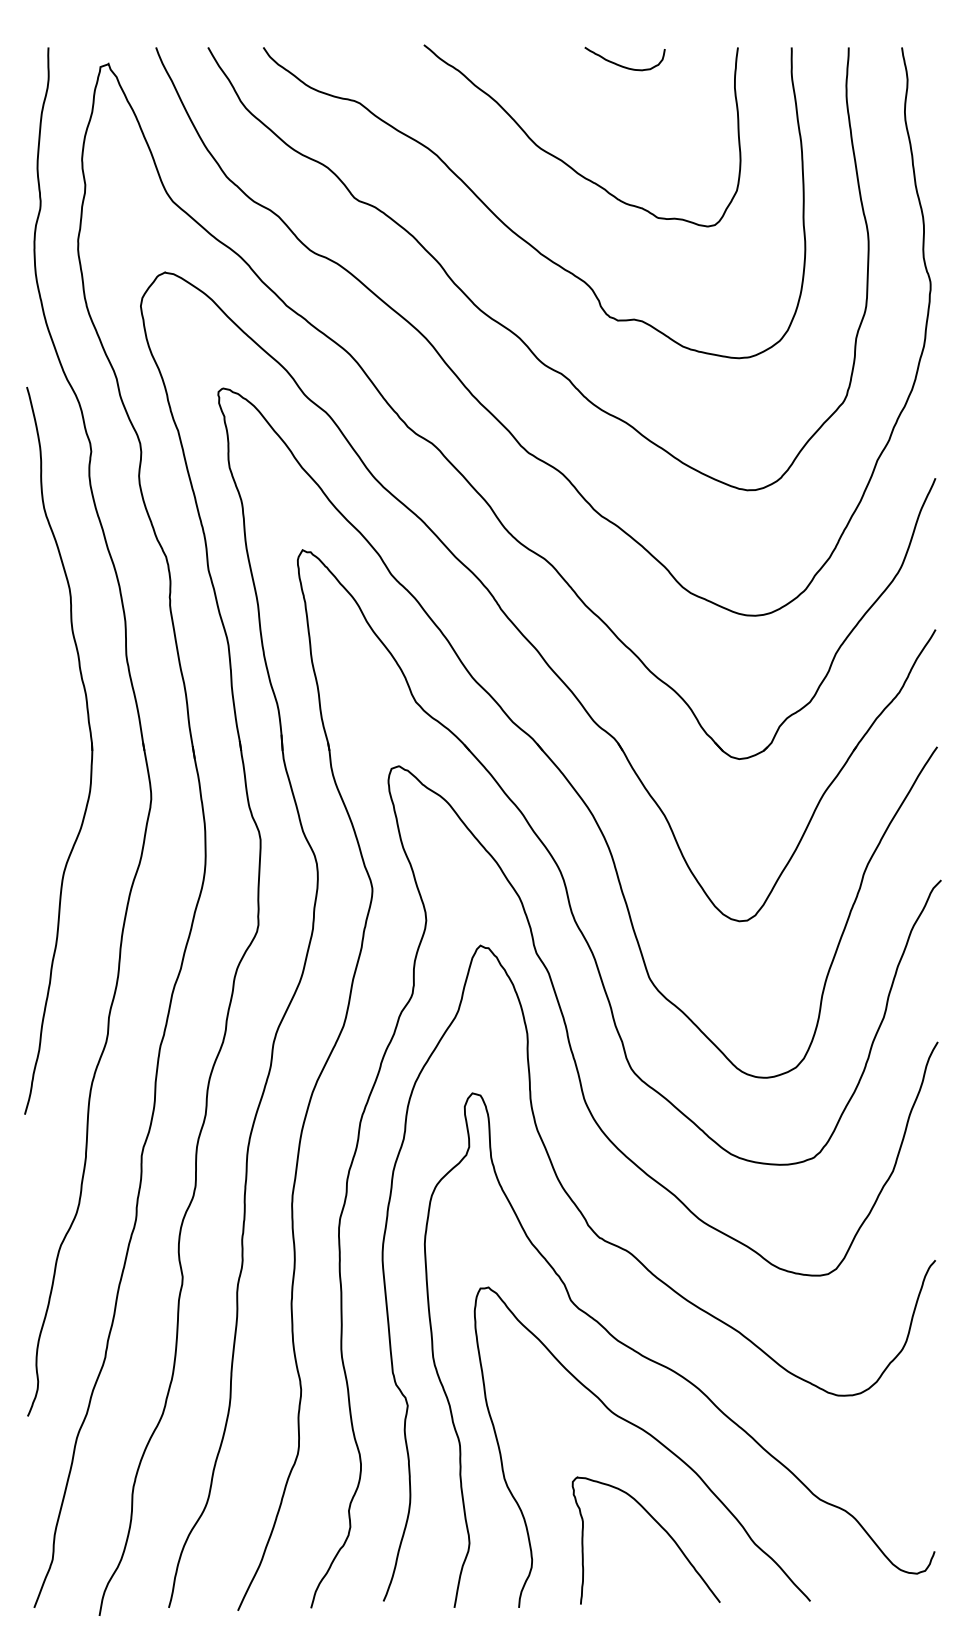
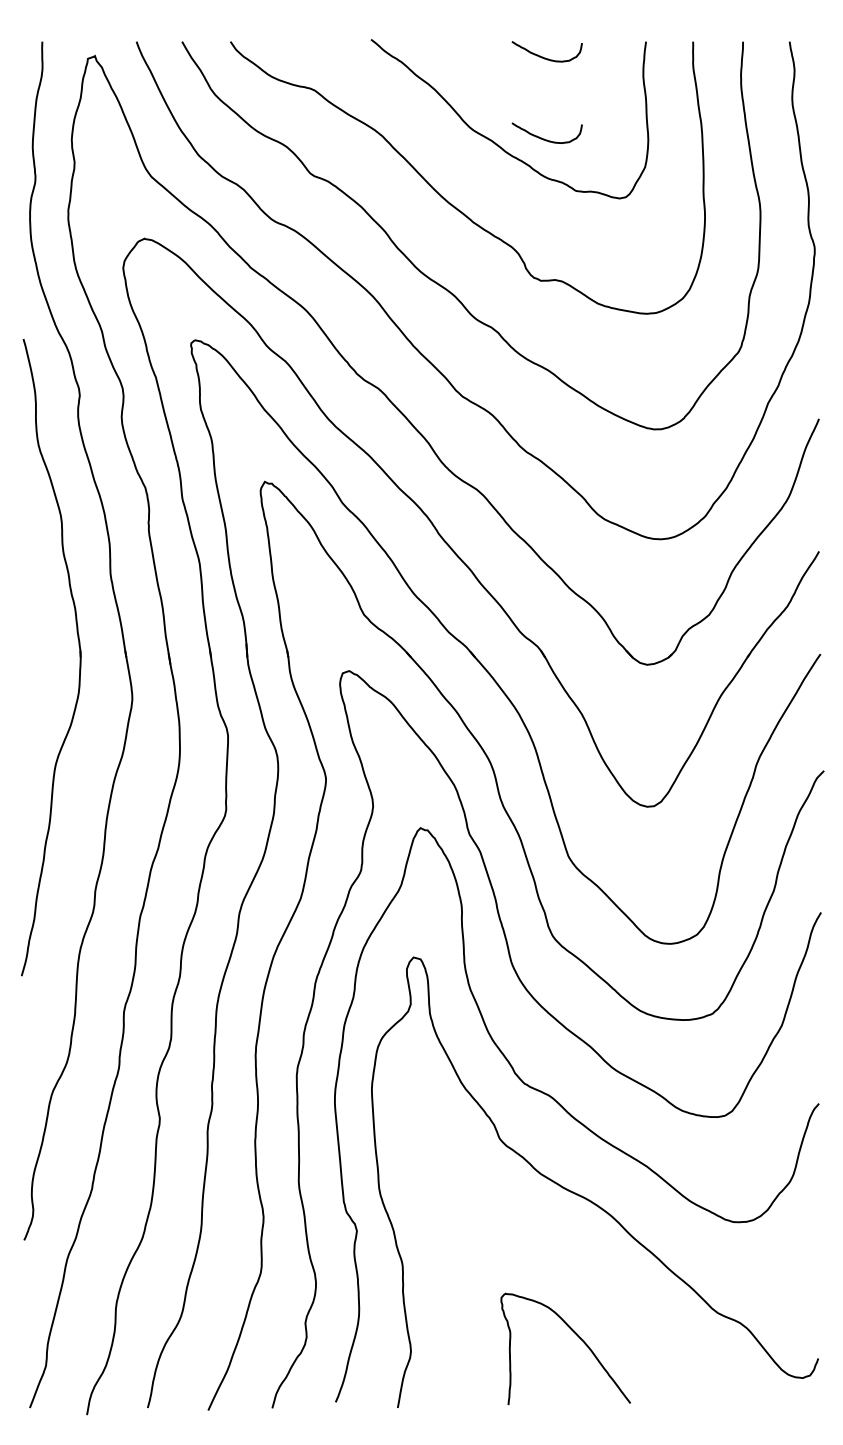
curve: (622, 158) -> (544, 138), added
curve: (647, 1434) -> (566, 1256), removed

